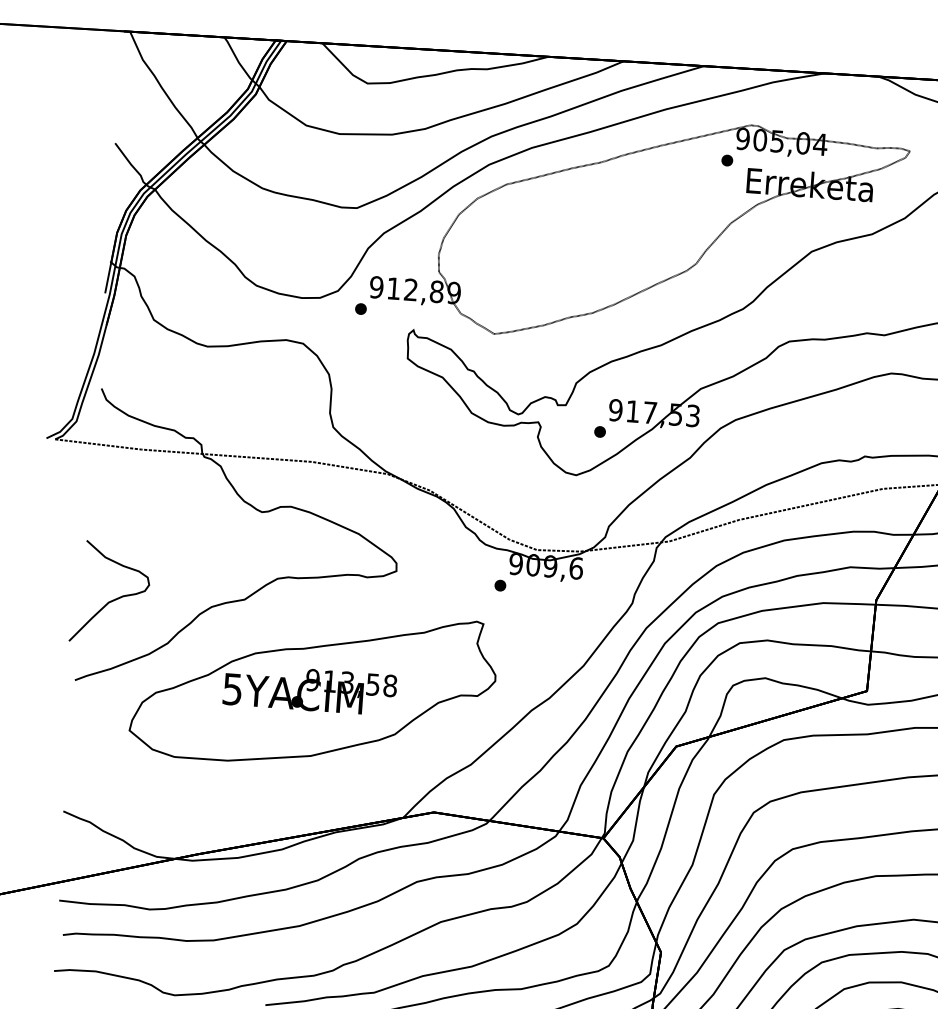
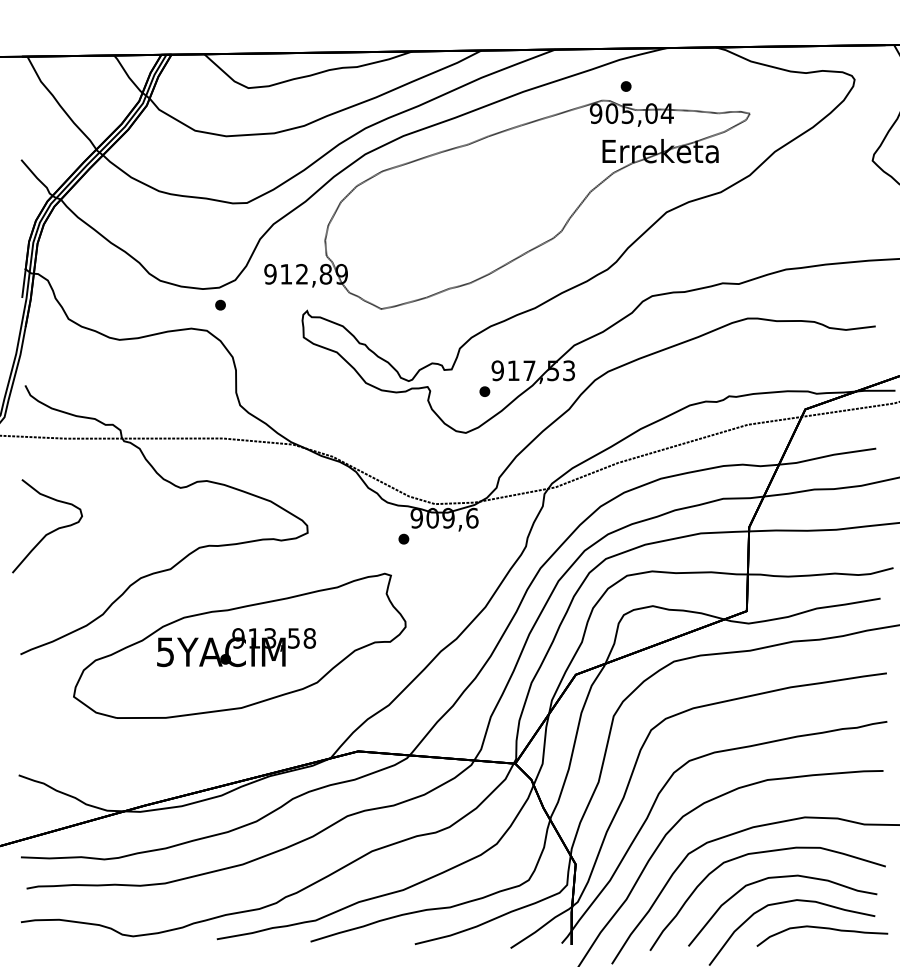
part: (726, 160) -> (625, 86), moved
part: (360, 308) -> (220, 304), moved
curve: (113, 599) -> (50, 531), moved

